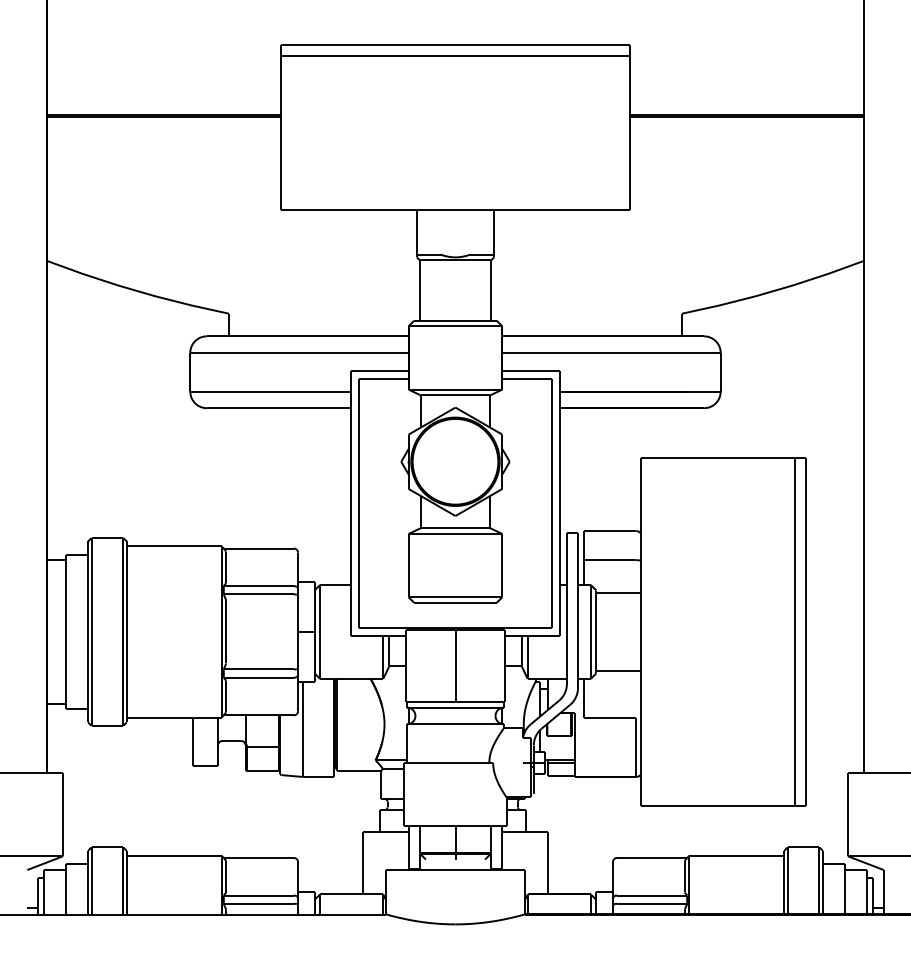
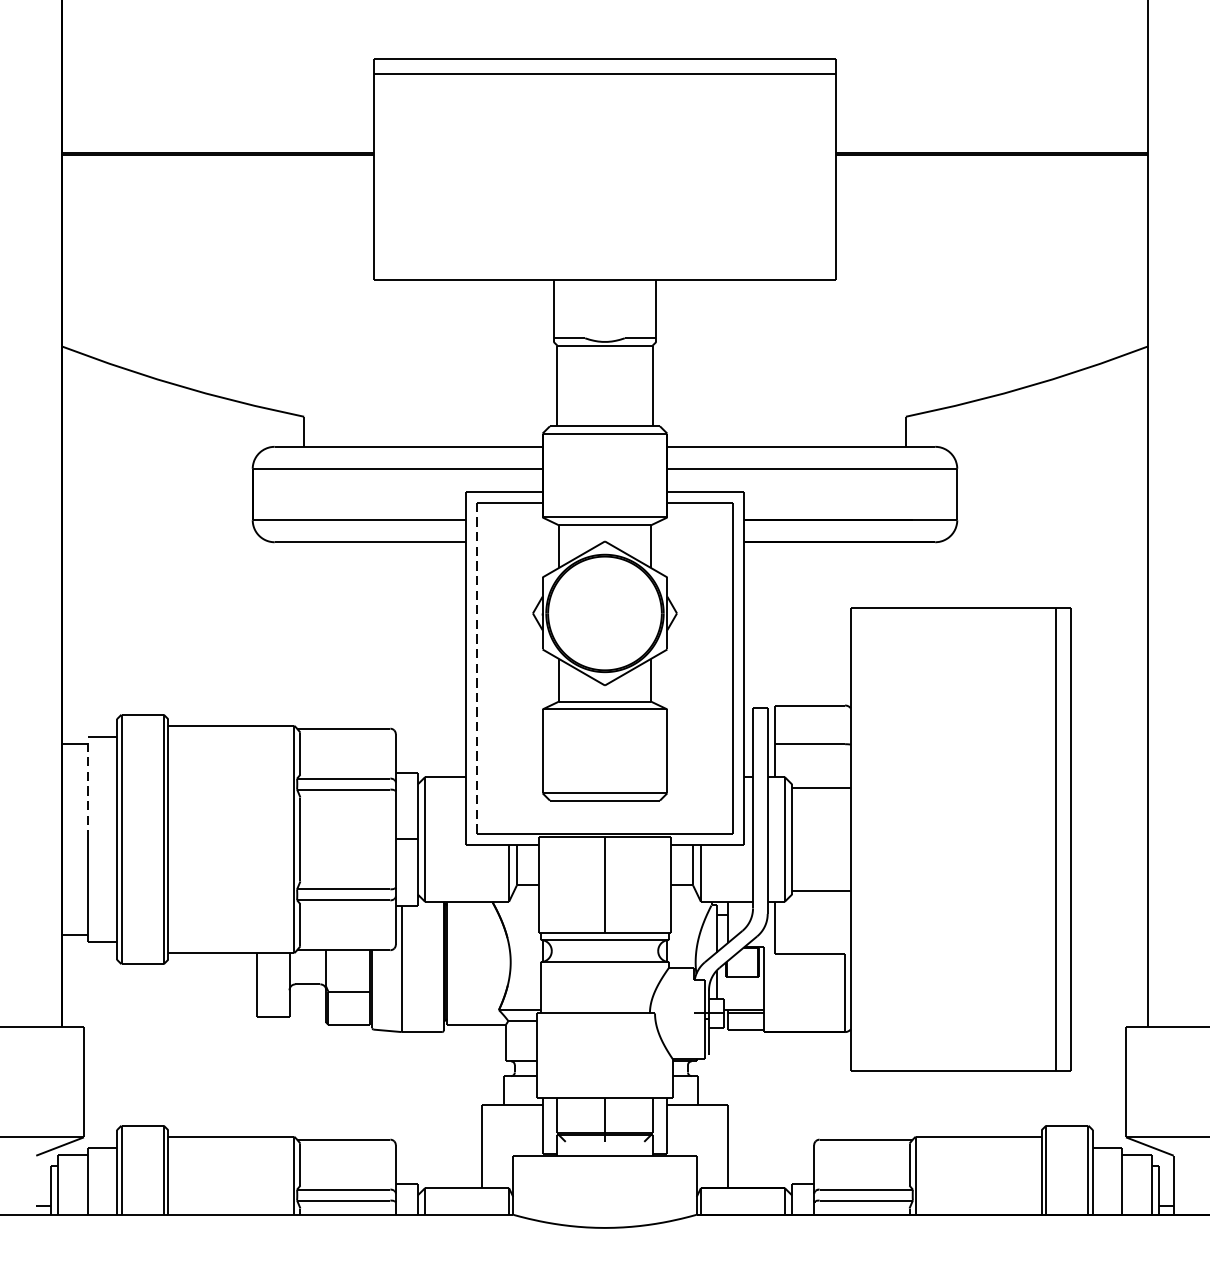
line: (358, 502) -> (476, 667), solid -> dashed
line: (65, 593) -> (86, 788), solid -> dashed

